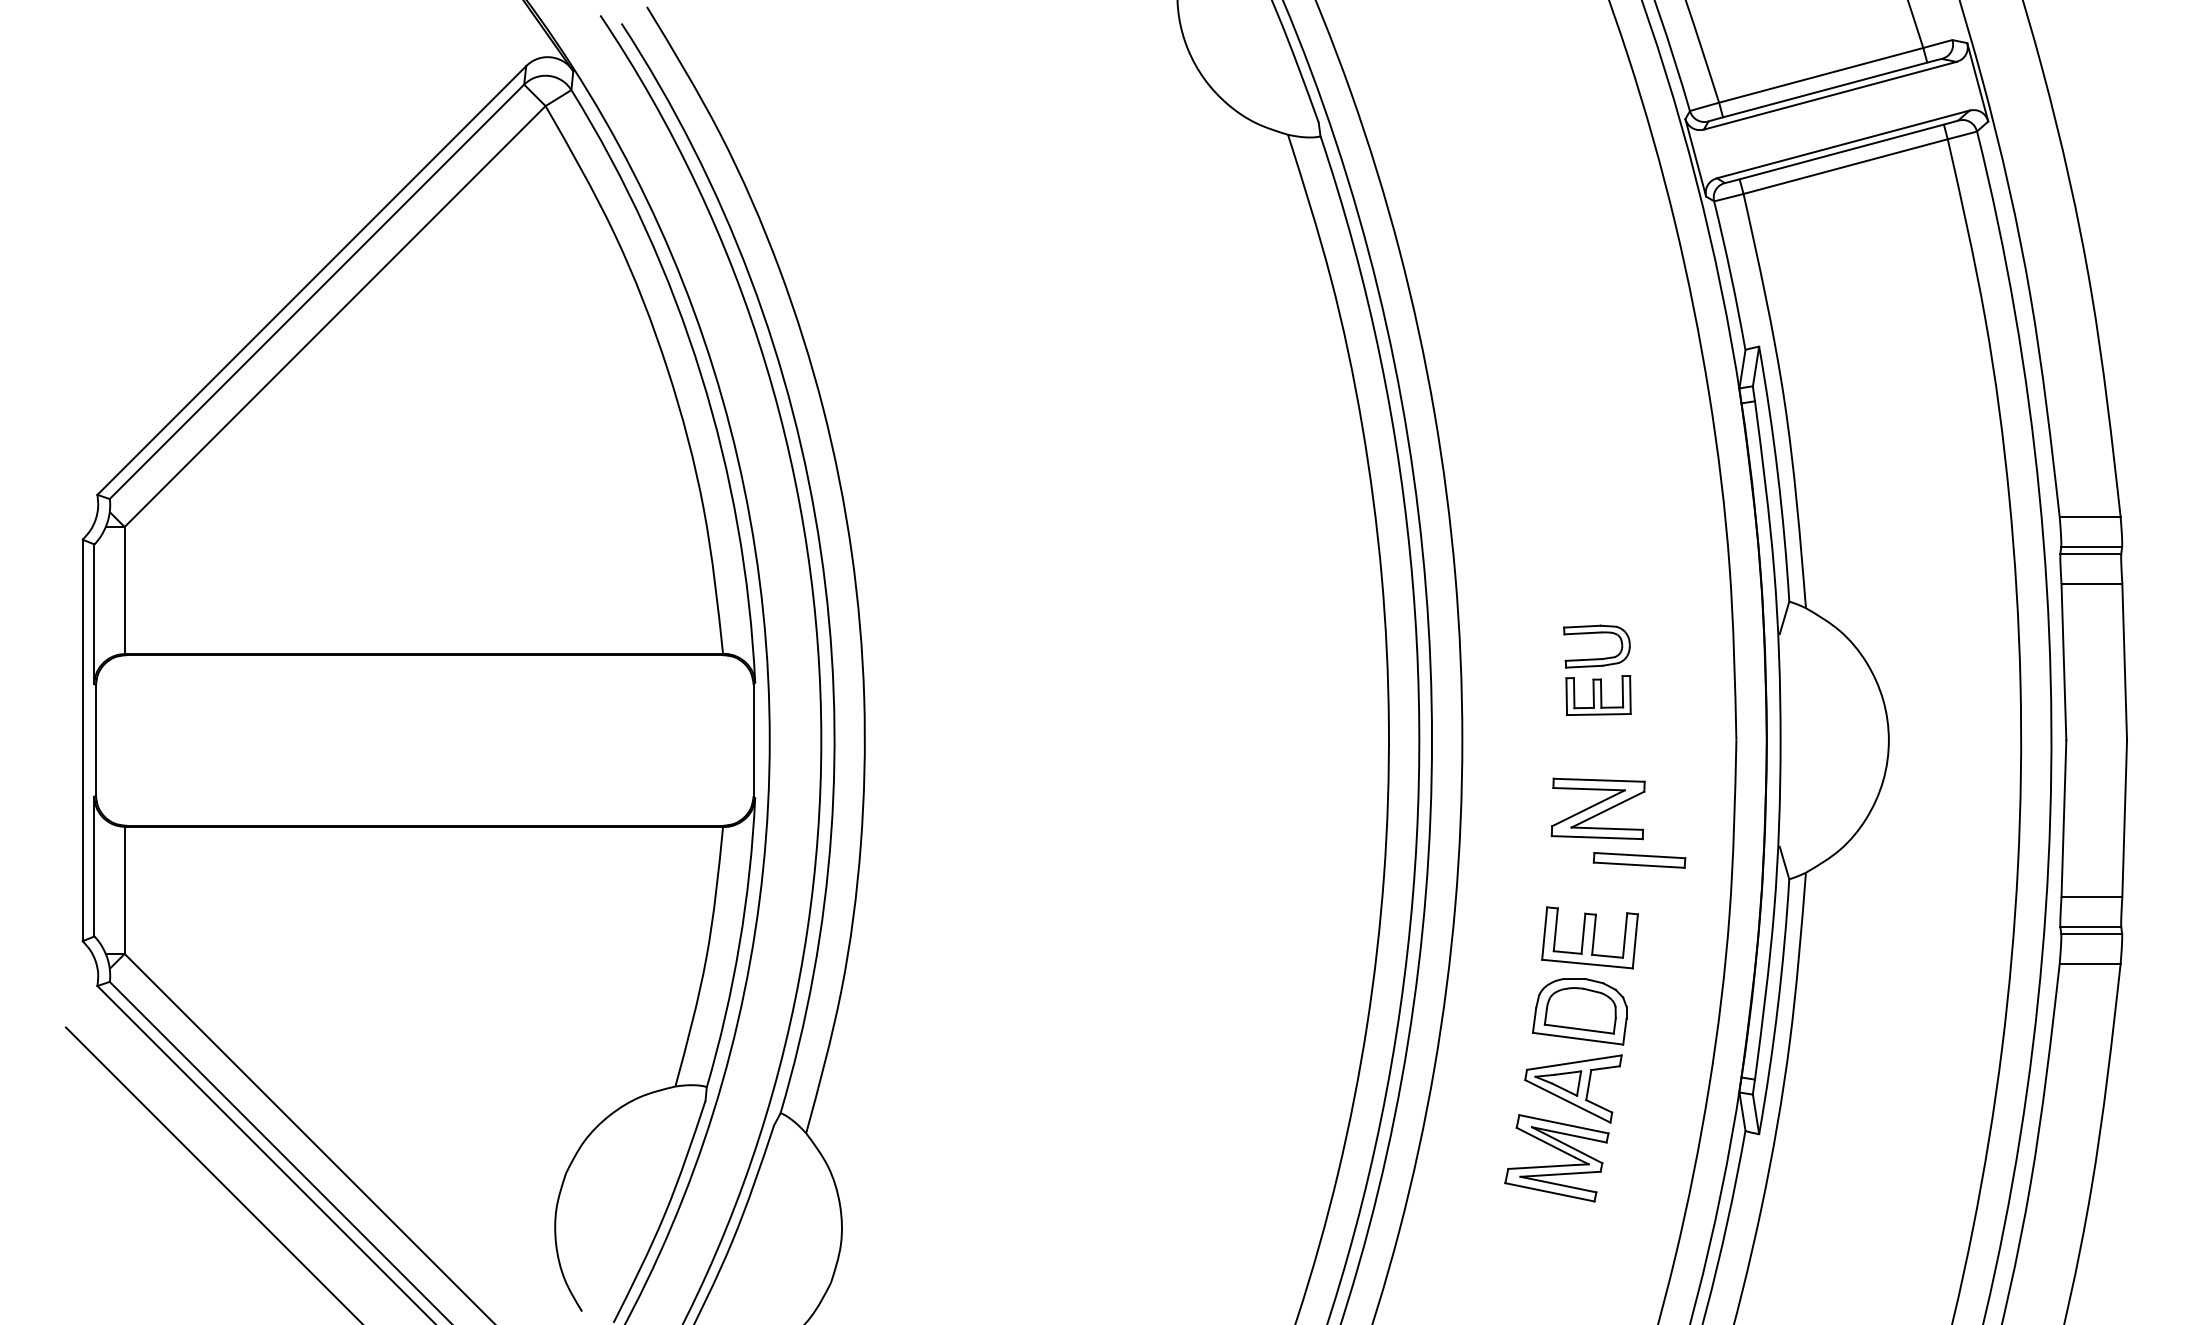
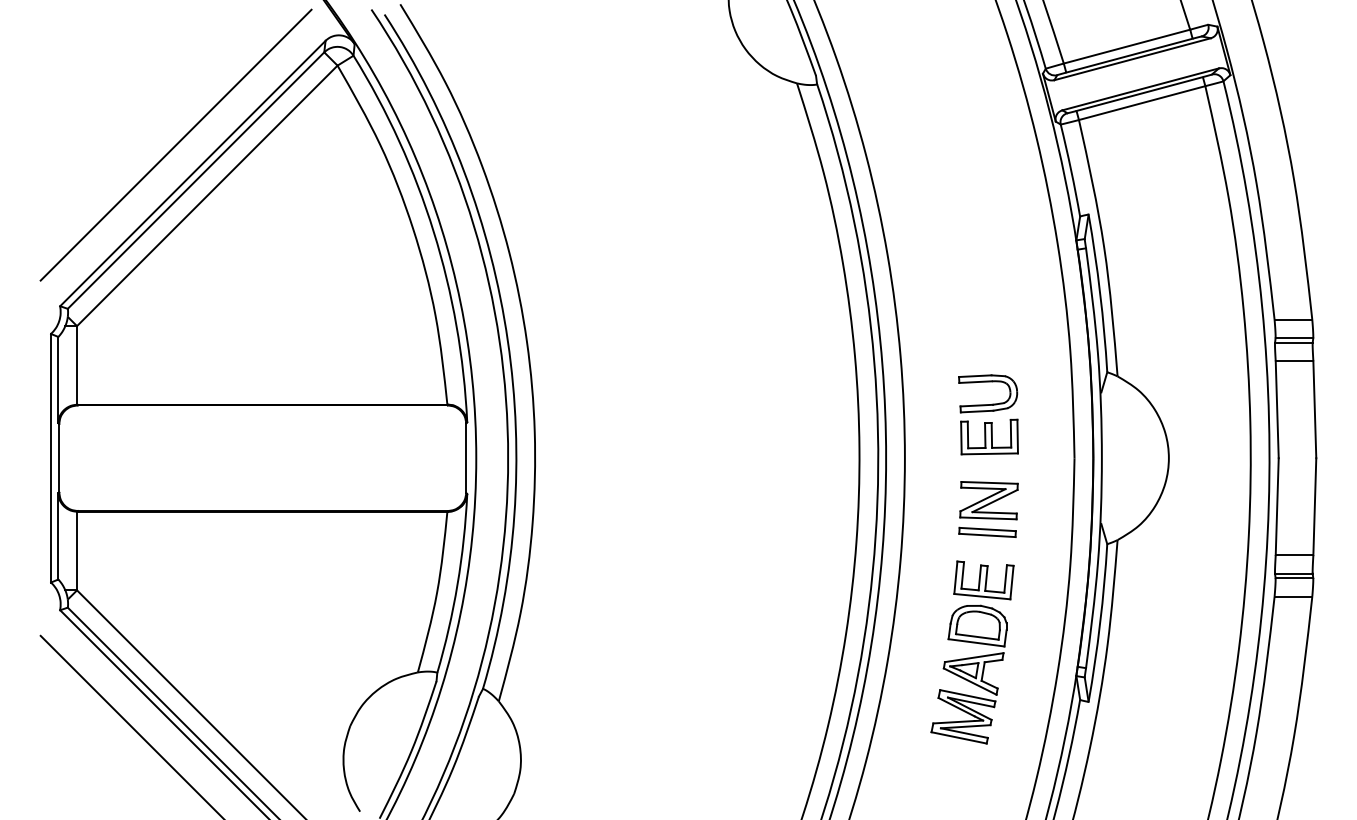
line: (283, 233) -> (175, 144), added
part: (1597, 669) -> (988, 414), size x1.43
part: (1639, 858) -> (987, 531), moved

